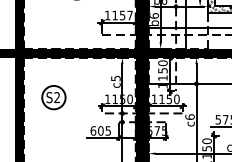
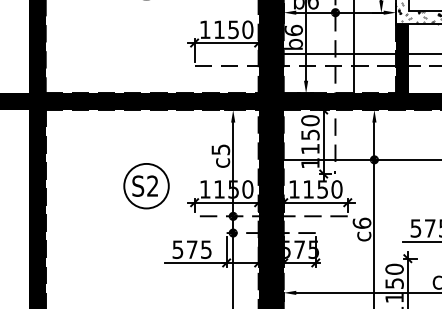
text: (129, 15) -> (246, 29), 1157 -> 1150
fill: (210, 30) -> (401, 58), added
part: (53, 97) -> (145, 185), moved
text: (96, 130) -> (183, 248), 605 -> 575

